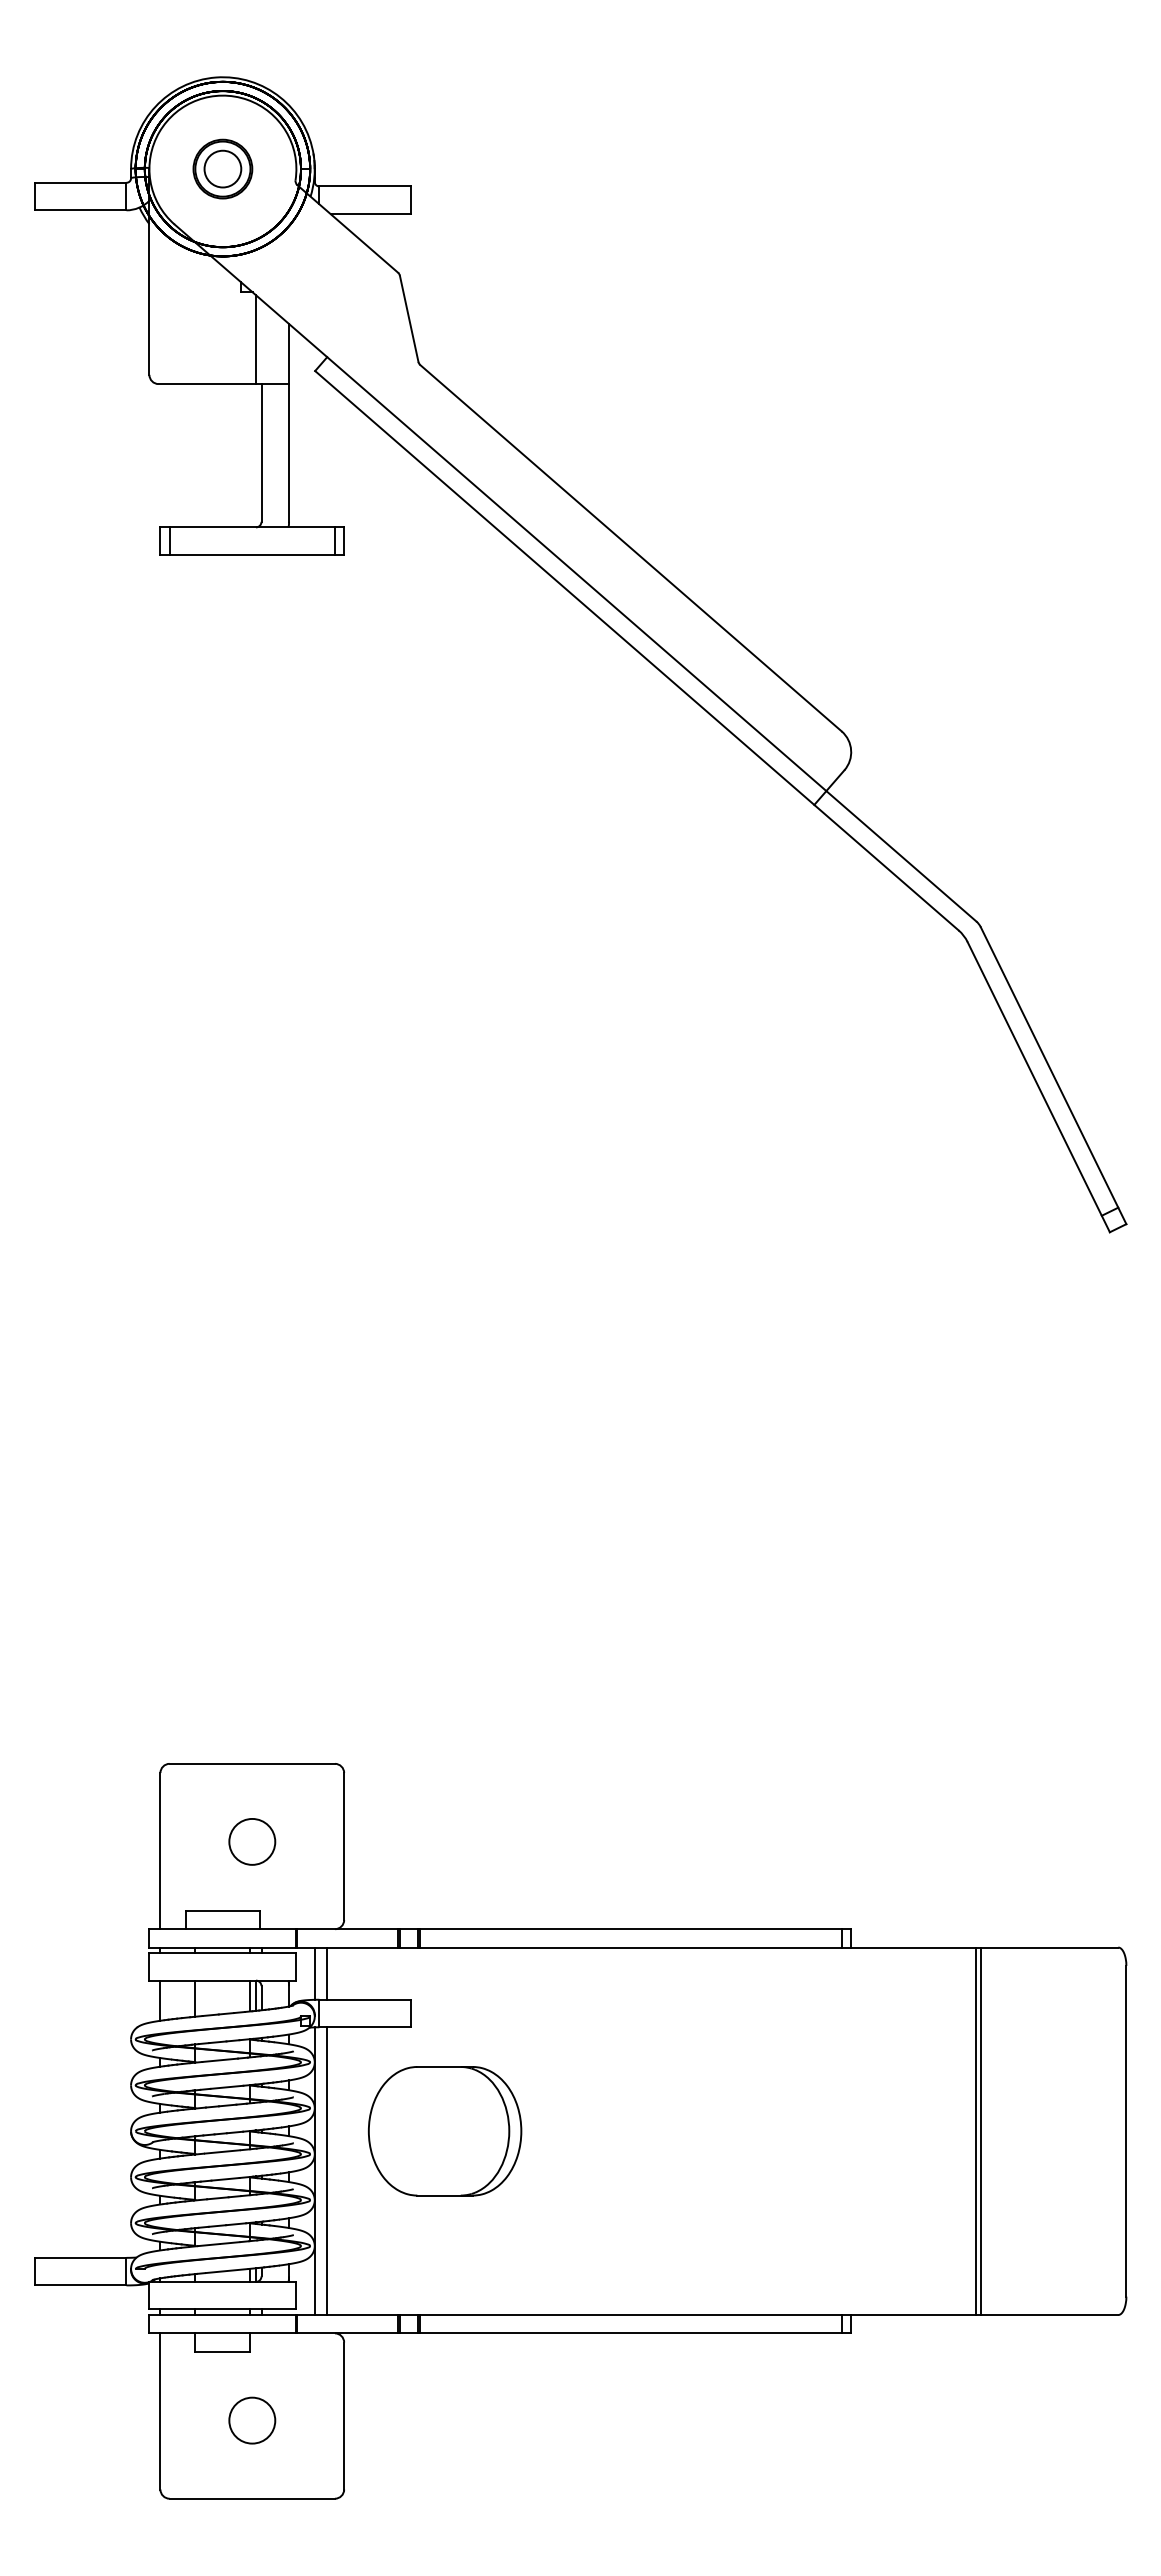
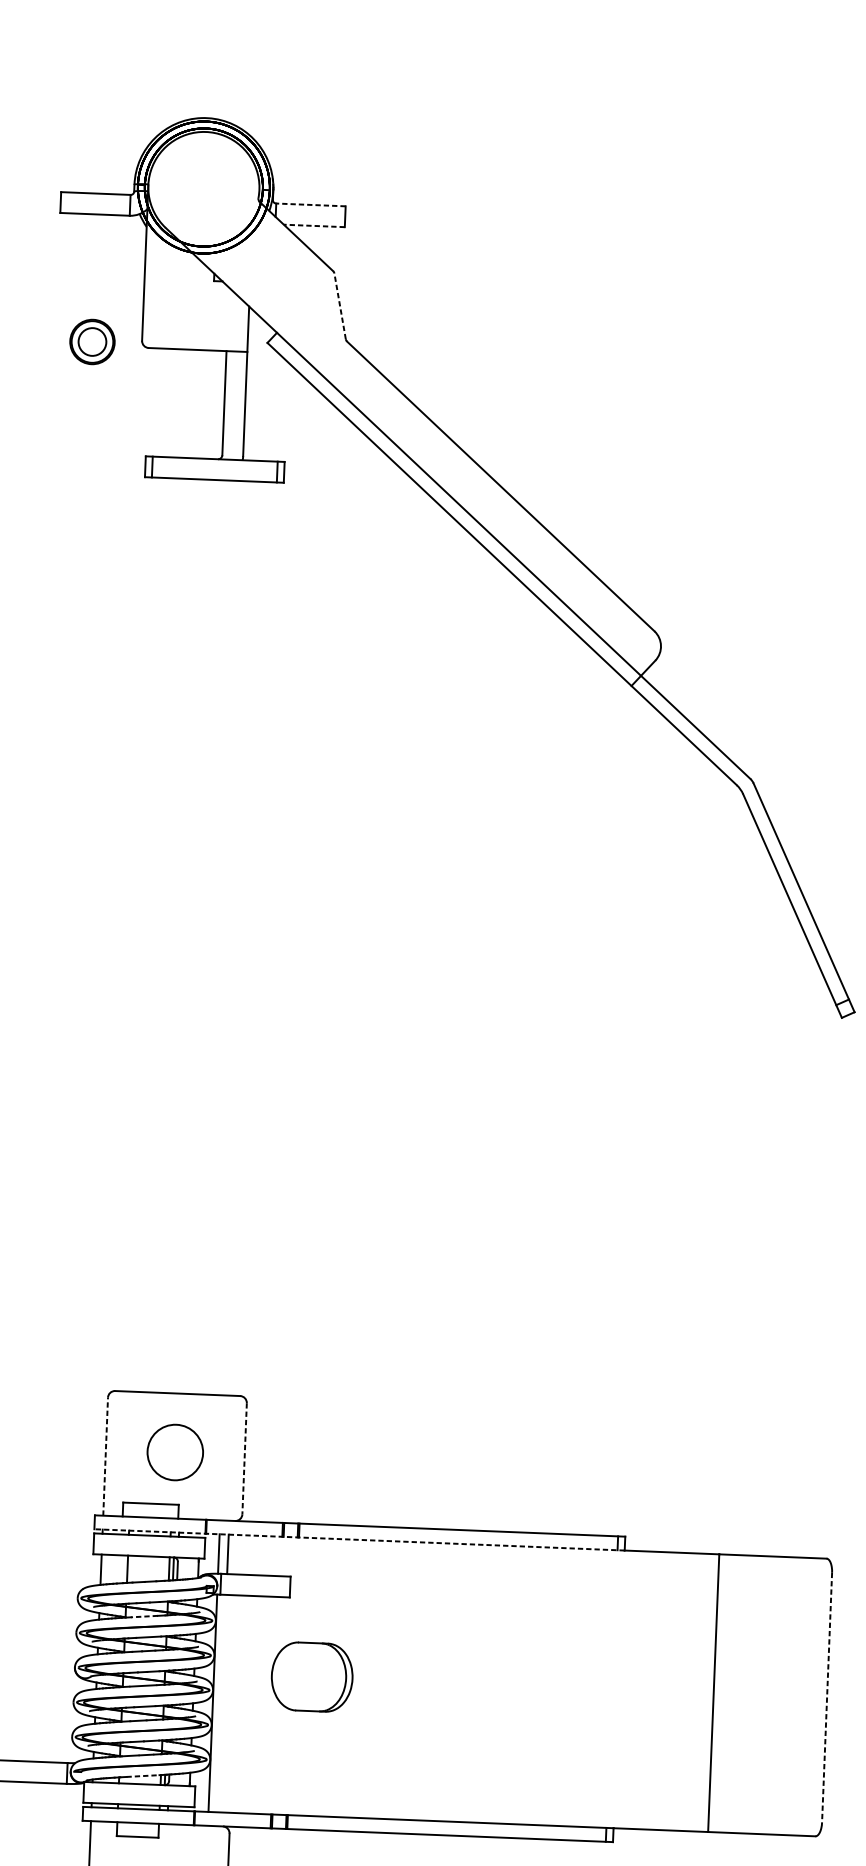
part: (222, 168) -> (92, 341), moved
line: (365, 186) -> (311, 204), solid -> dashed
line: (370, 214) -> (314, 226), solid -> dashed
line: (409, 318) -> (340, 306), solid -> dashed
line: (255, 339) -> (223, 317), removed
circle: (252, 1841) -> (175, 1452), size x1.6
line: (344, 1847) -> (244, 1459), solid -> dashed
line: (160, 1850) -> (105, 1456), solid -> dashed
line: (500, 1947) -> (359, 1539), solid -> dashed
line: (220, 2060) -> (144, 1616), solid -> dashed
part: (444, 2131) -> (311, 1677), size x0.7
line: (980, 2131) -> (716, 1693), removed
line: (1126, 2131) -> (827, 1697), solid -> dashed
line: (327, 2171) -> (222, 1703), removed
line: (226, 2271) -> (142, 1776), solid -> dashed

